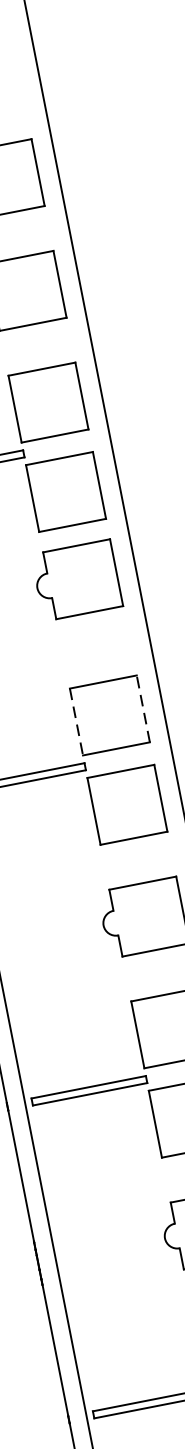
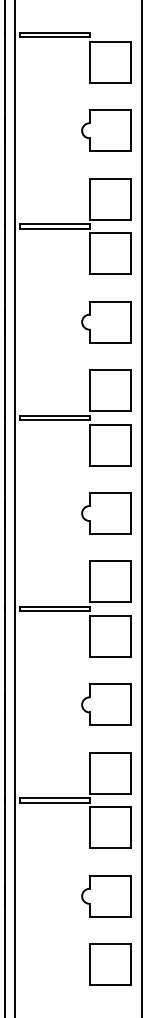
part: (77, 580) -> (106, 322), moved
line: (142, 707) -> (130, 389), dashed -> solid
line: (76, 722) -> (89, 390), dashed -> solid

